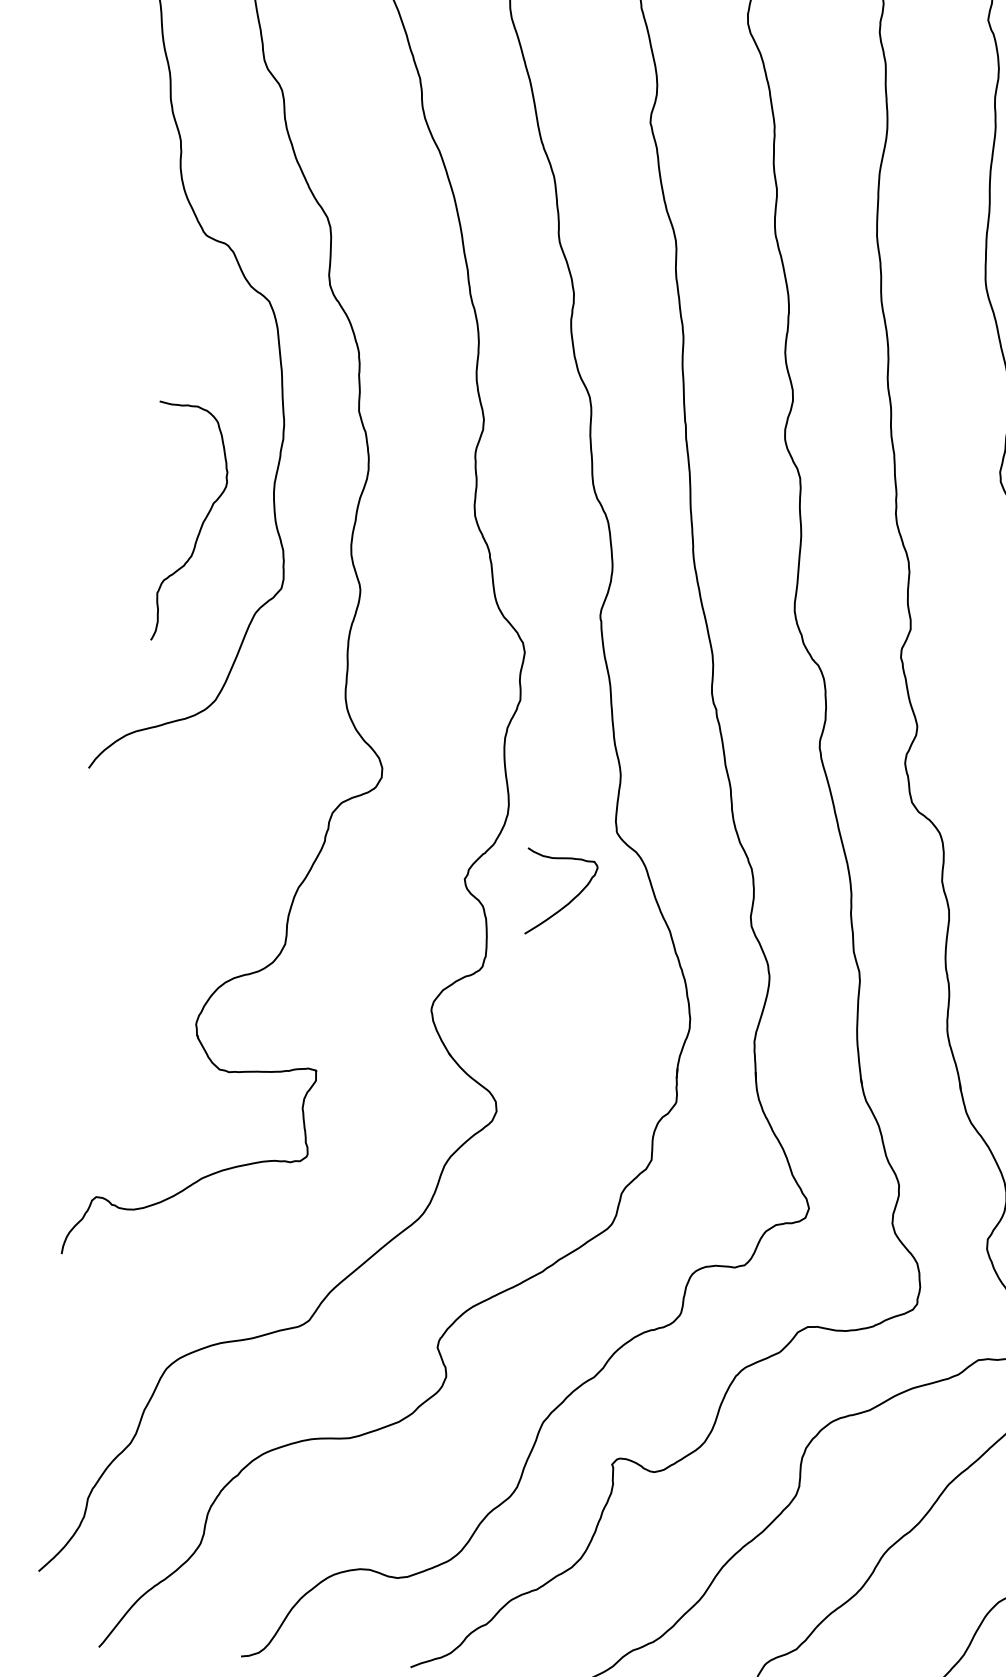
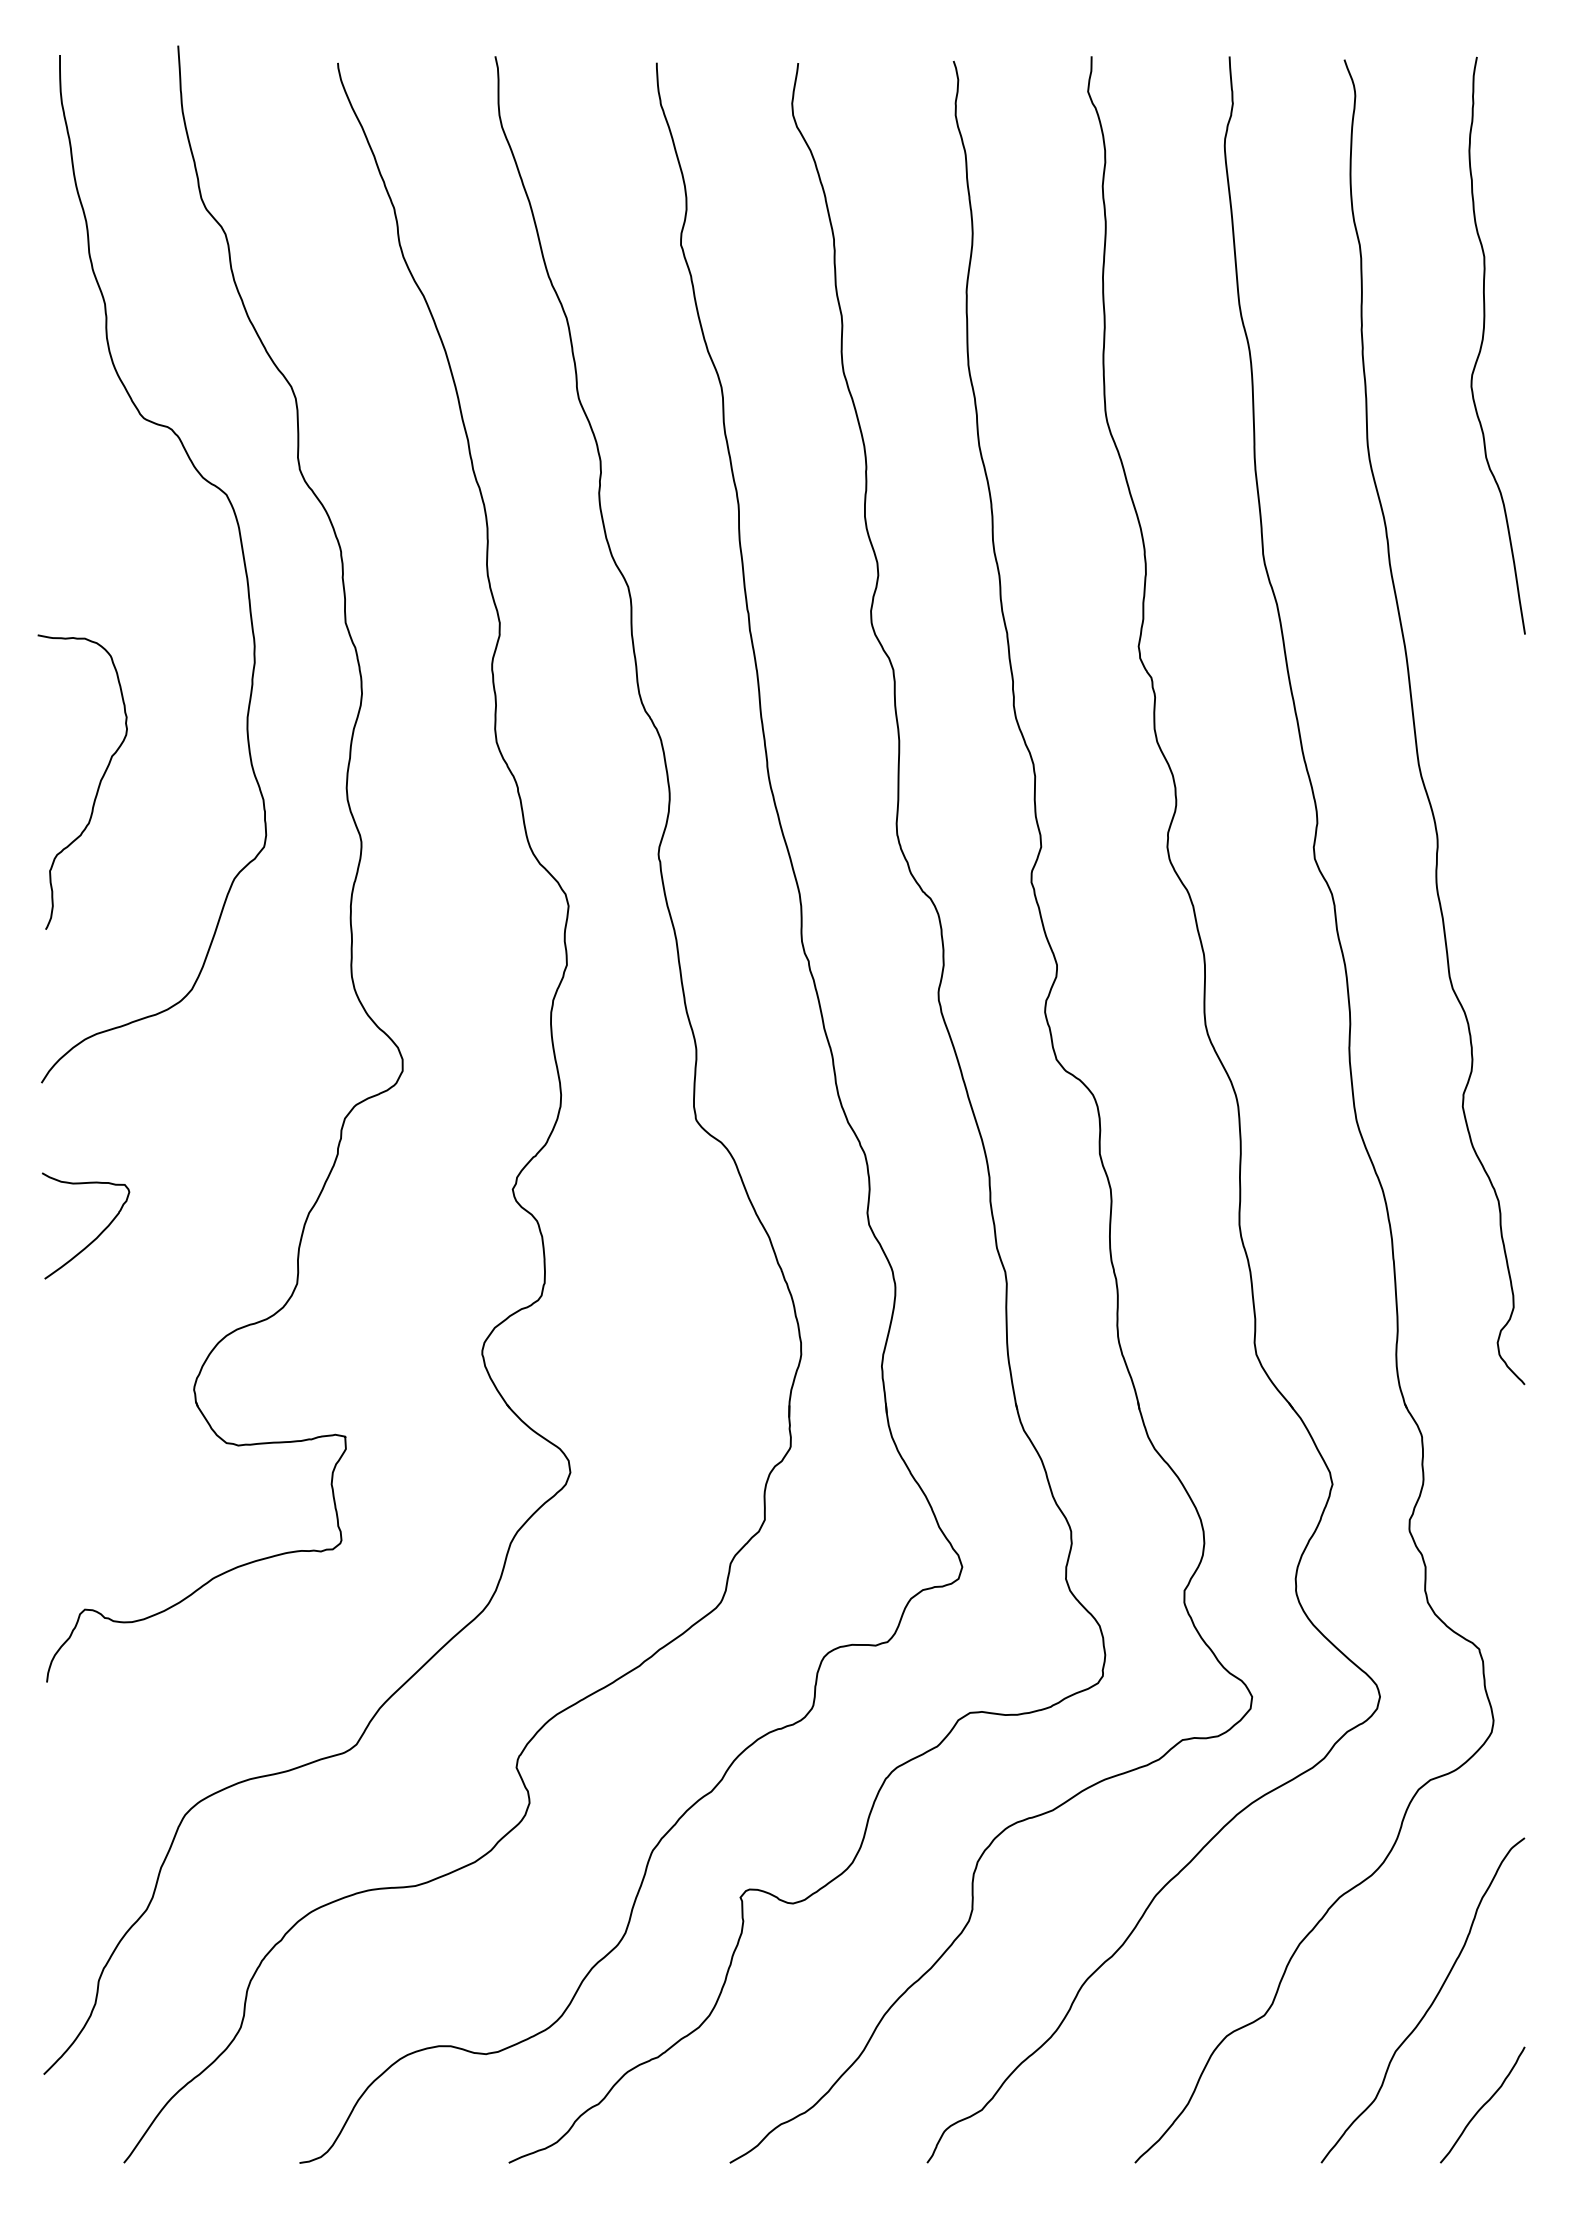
curve: (200, 527) -> (97, 787), moved
curve: (569, 901) -> (97, 1235), moved

